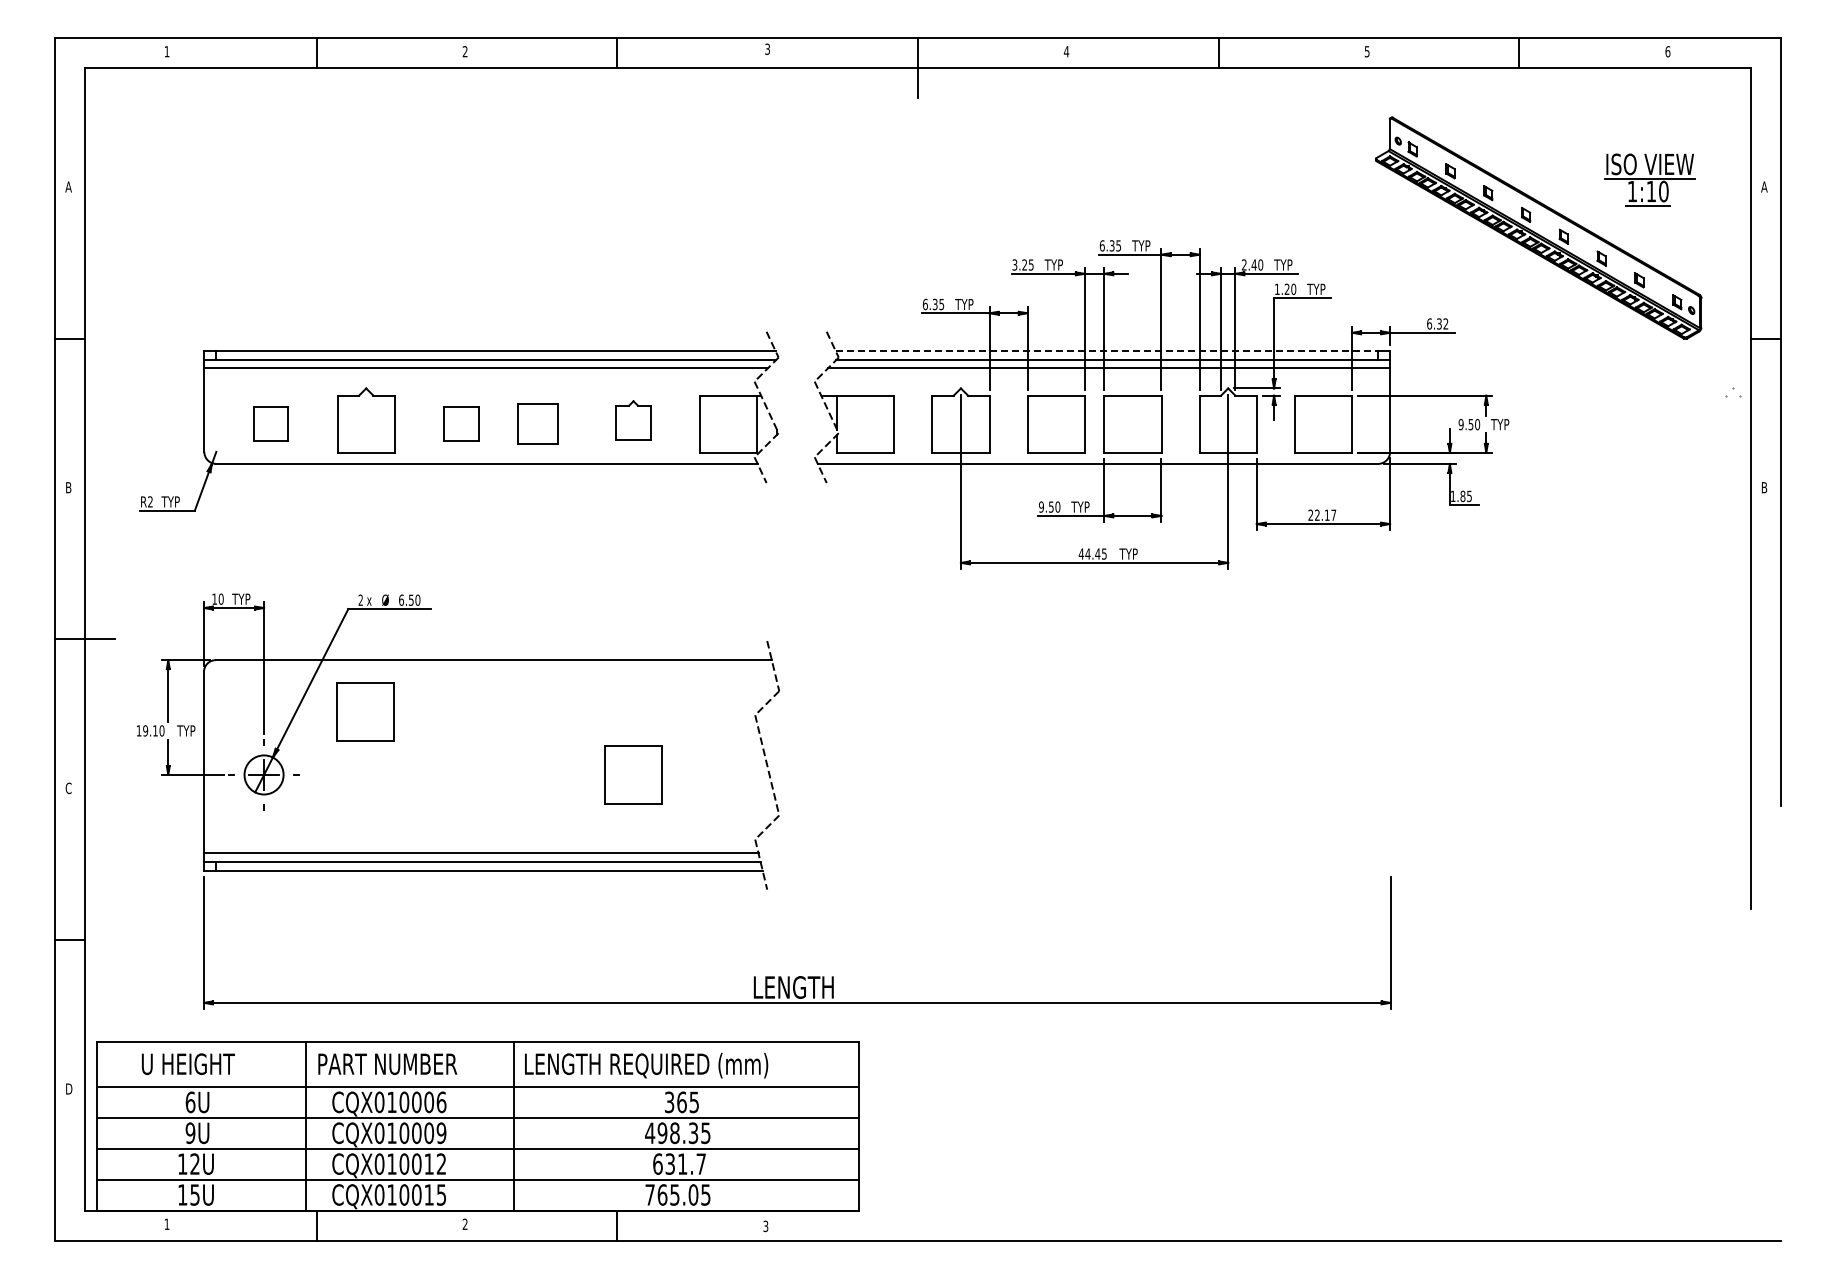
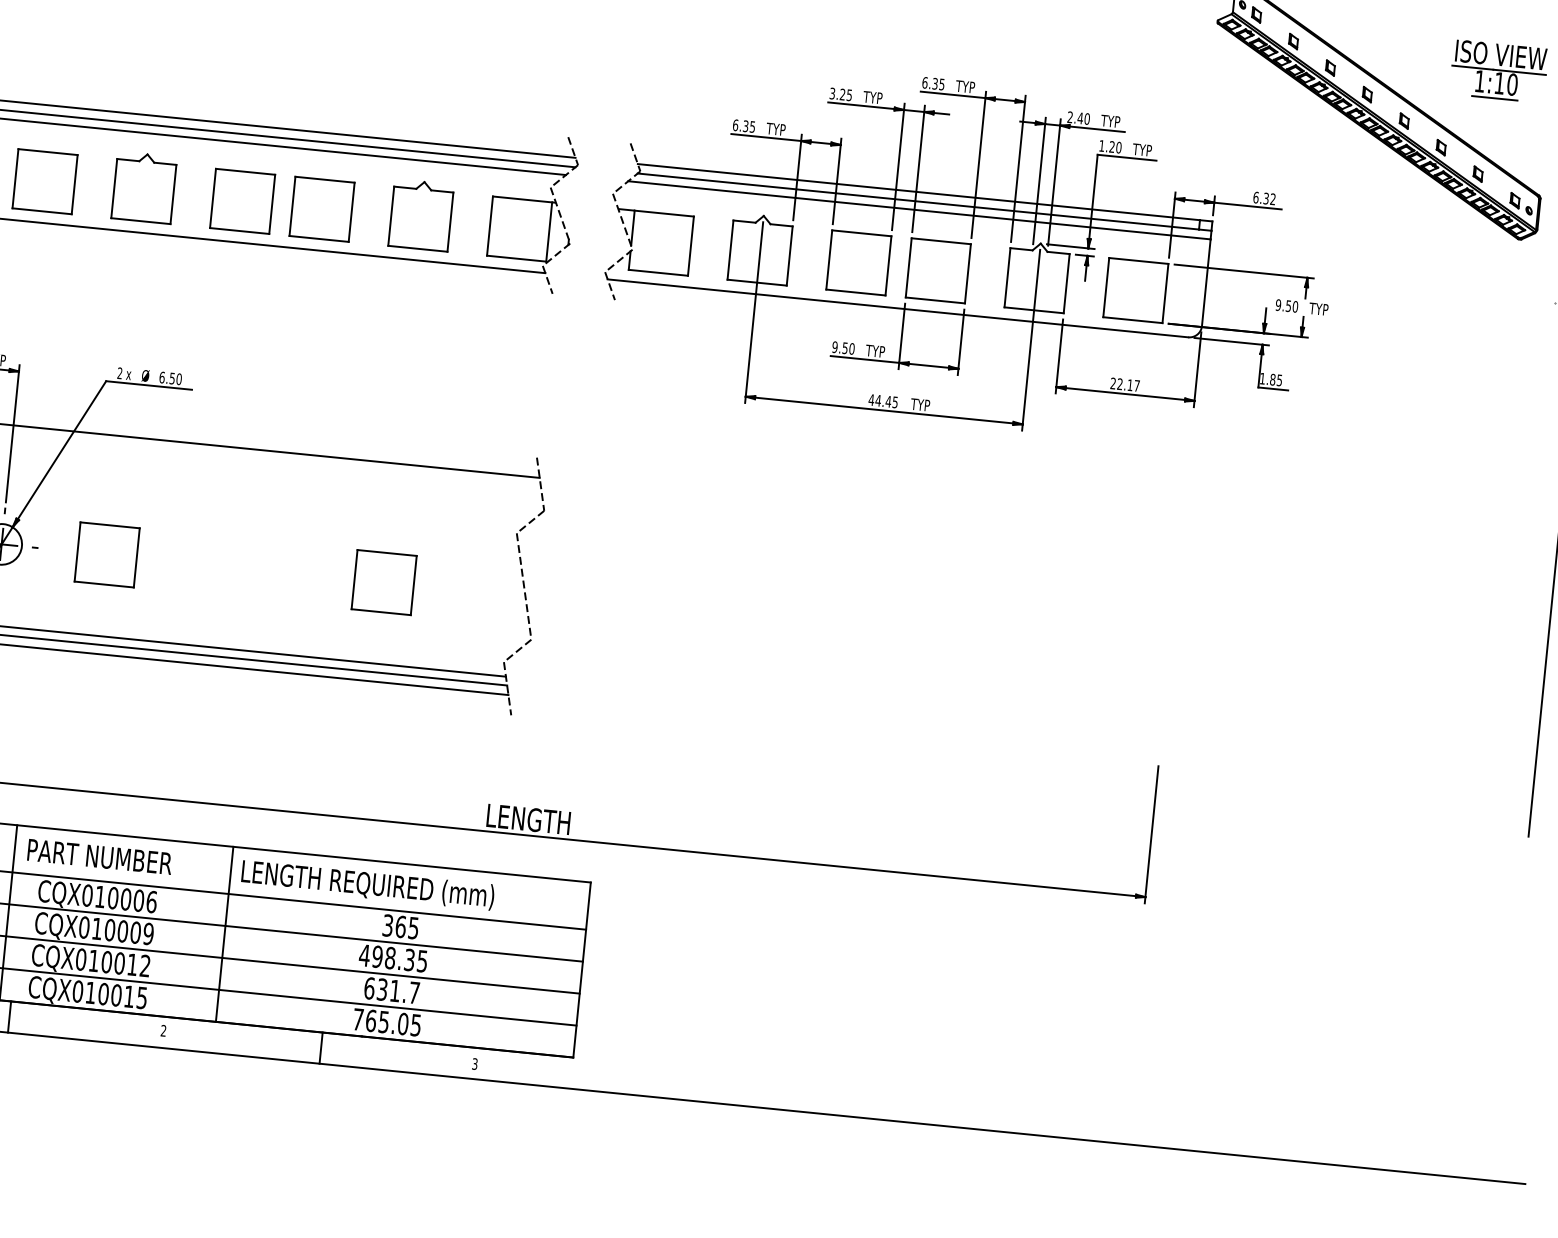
line: (1107, 350) -> (919, 191), dashed -> solid
part: (633, 420) -> (421, 215), size x1.67
part: (270, 424) -> (44, 181), size x1.67
part: (461, 424) -> (242, 201), size x1.67
part: (538, 424) -> (322, 209), size x1.43
part: (365, 711) -> (106, 554), moved

